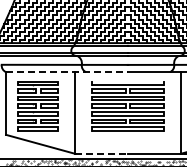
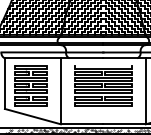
line: (67, 72) -> (54, 58), dashed -> solid
line: (102, 153) -> (82, 123), dashed -> solid

